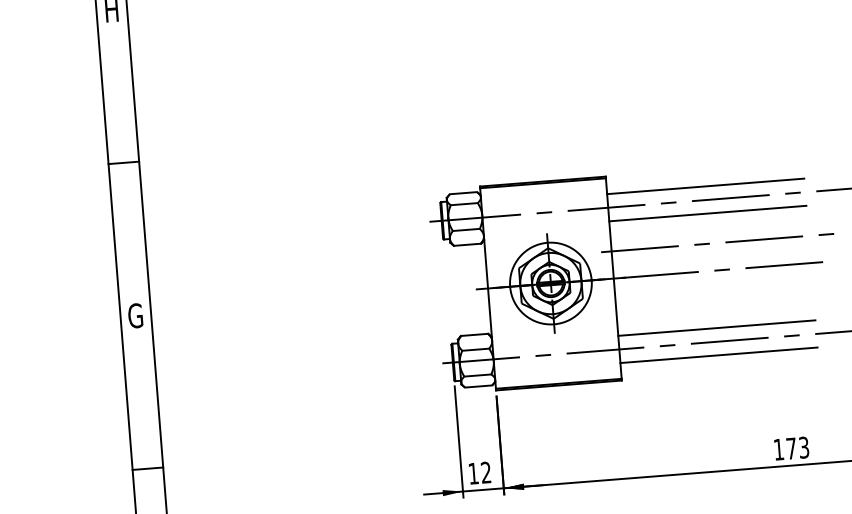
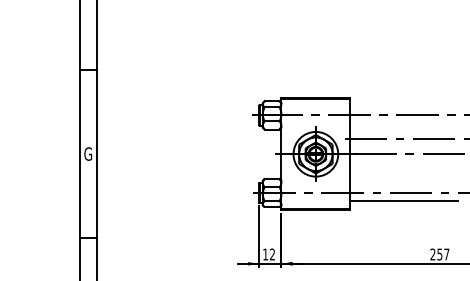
line: (705, 185) -> (404, 107), removed
line: (708, 212) -> (404, 122), removed
line: (717, 327) -> (404, 185), removed
text: (790, 448) -> (439, 254), 173 -> 257

